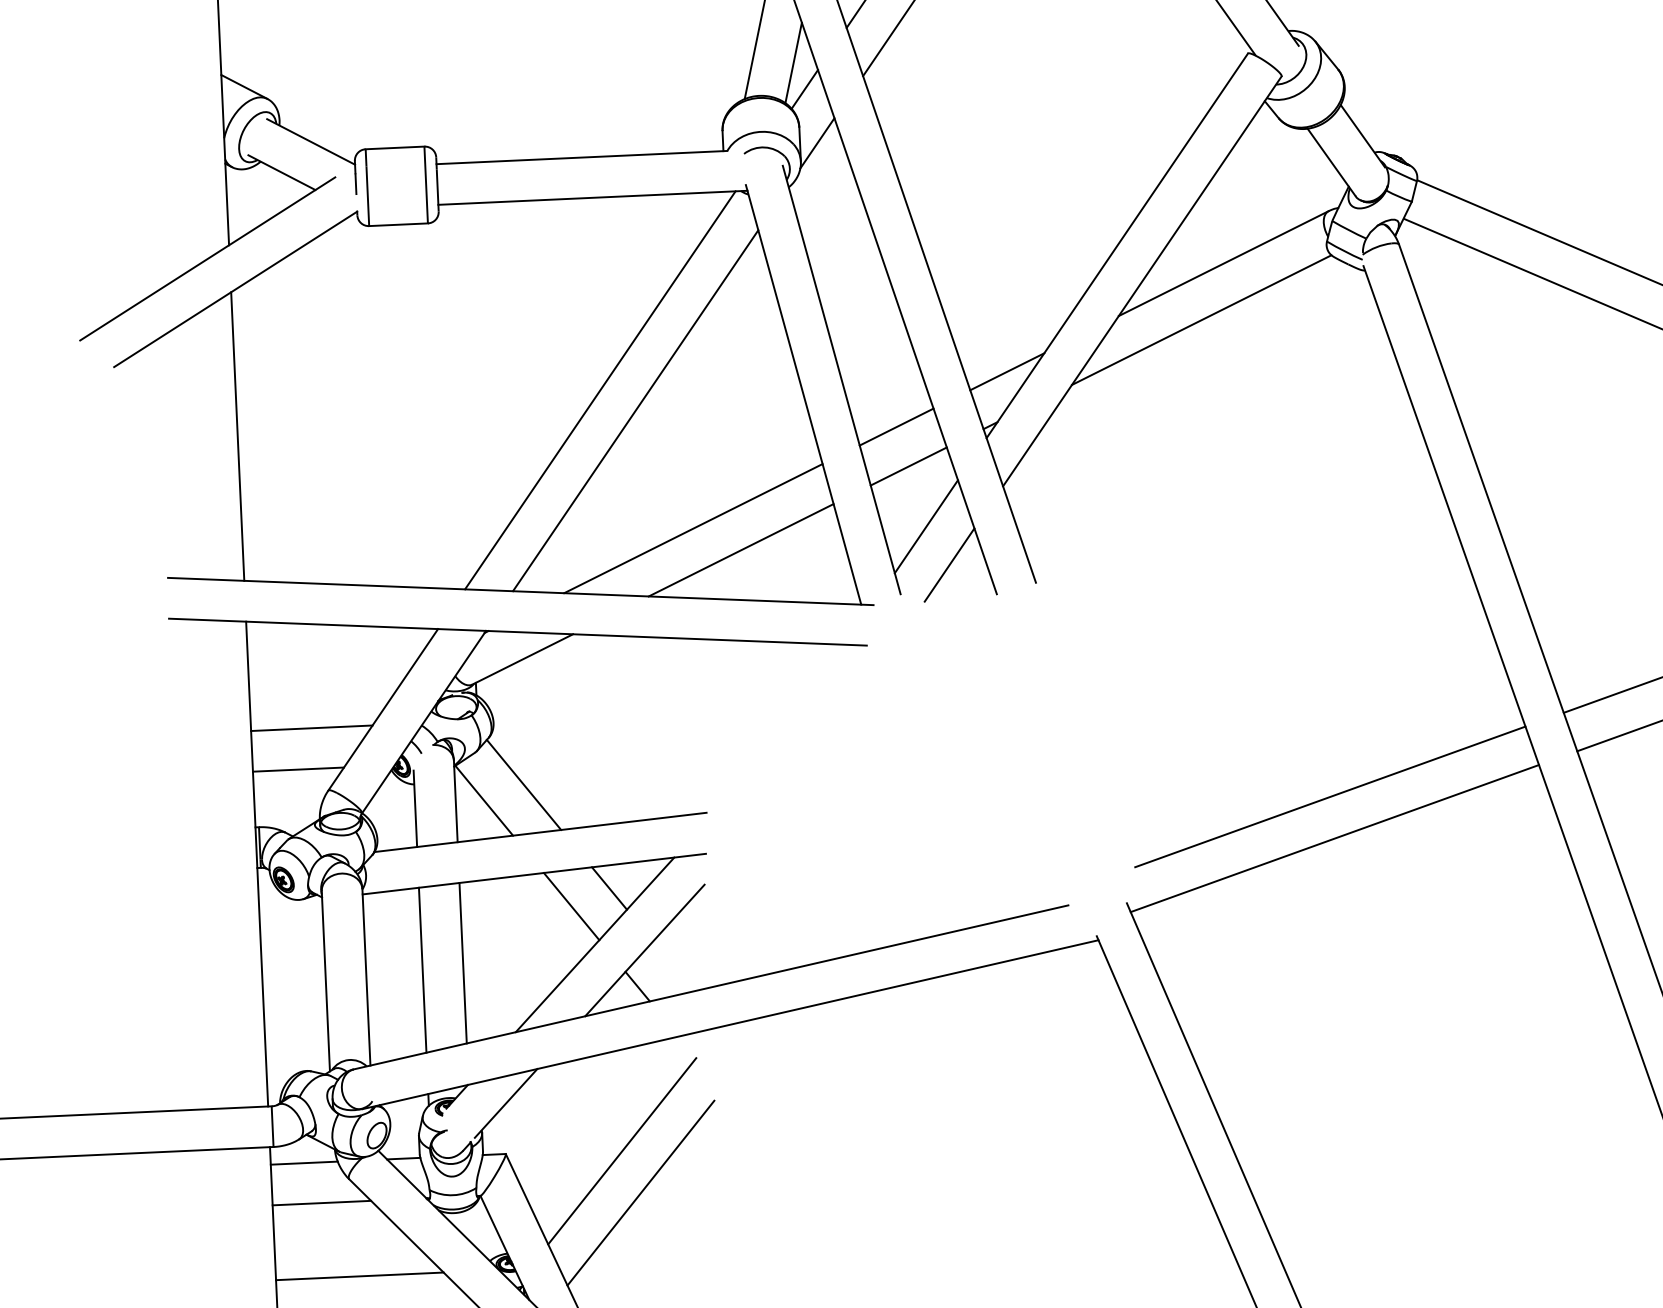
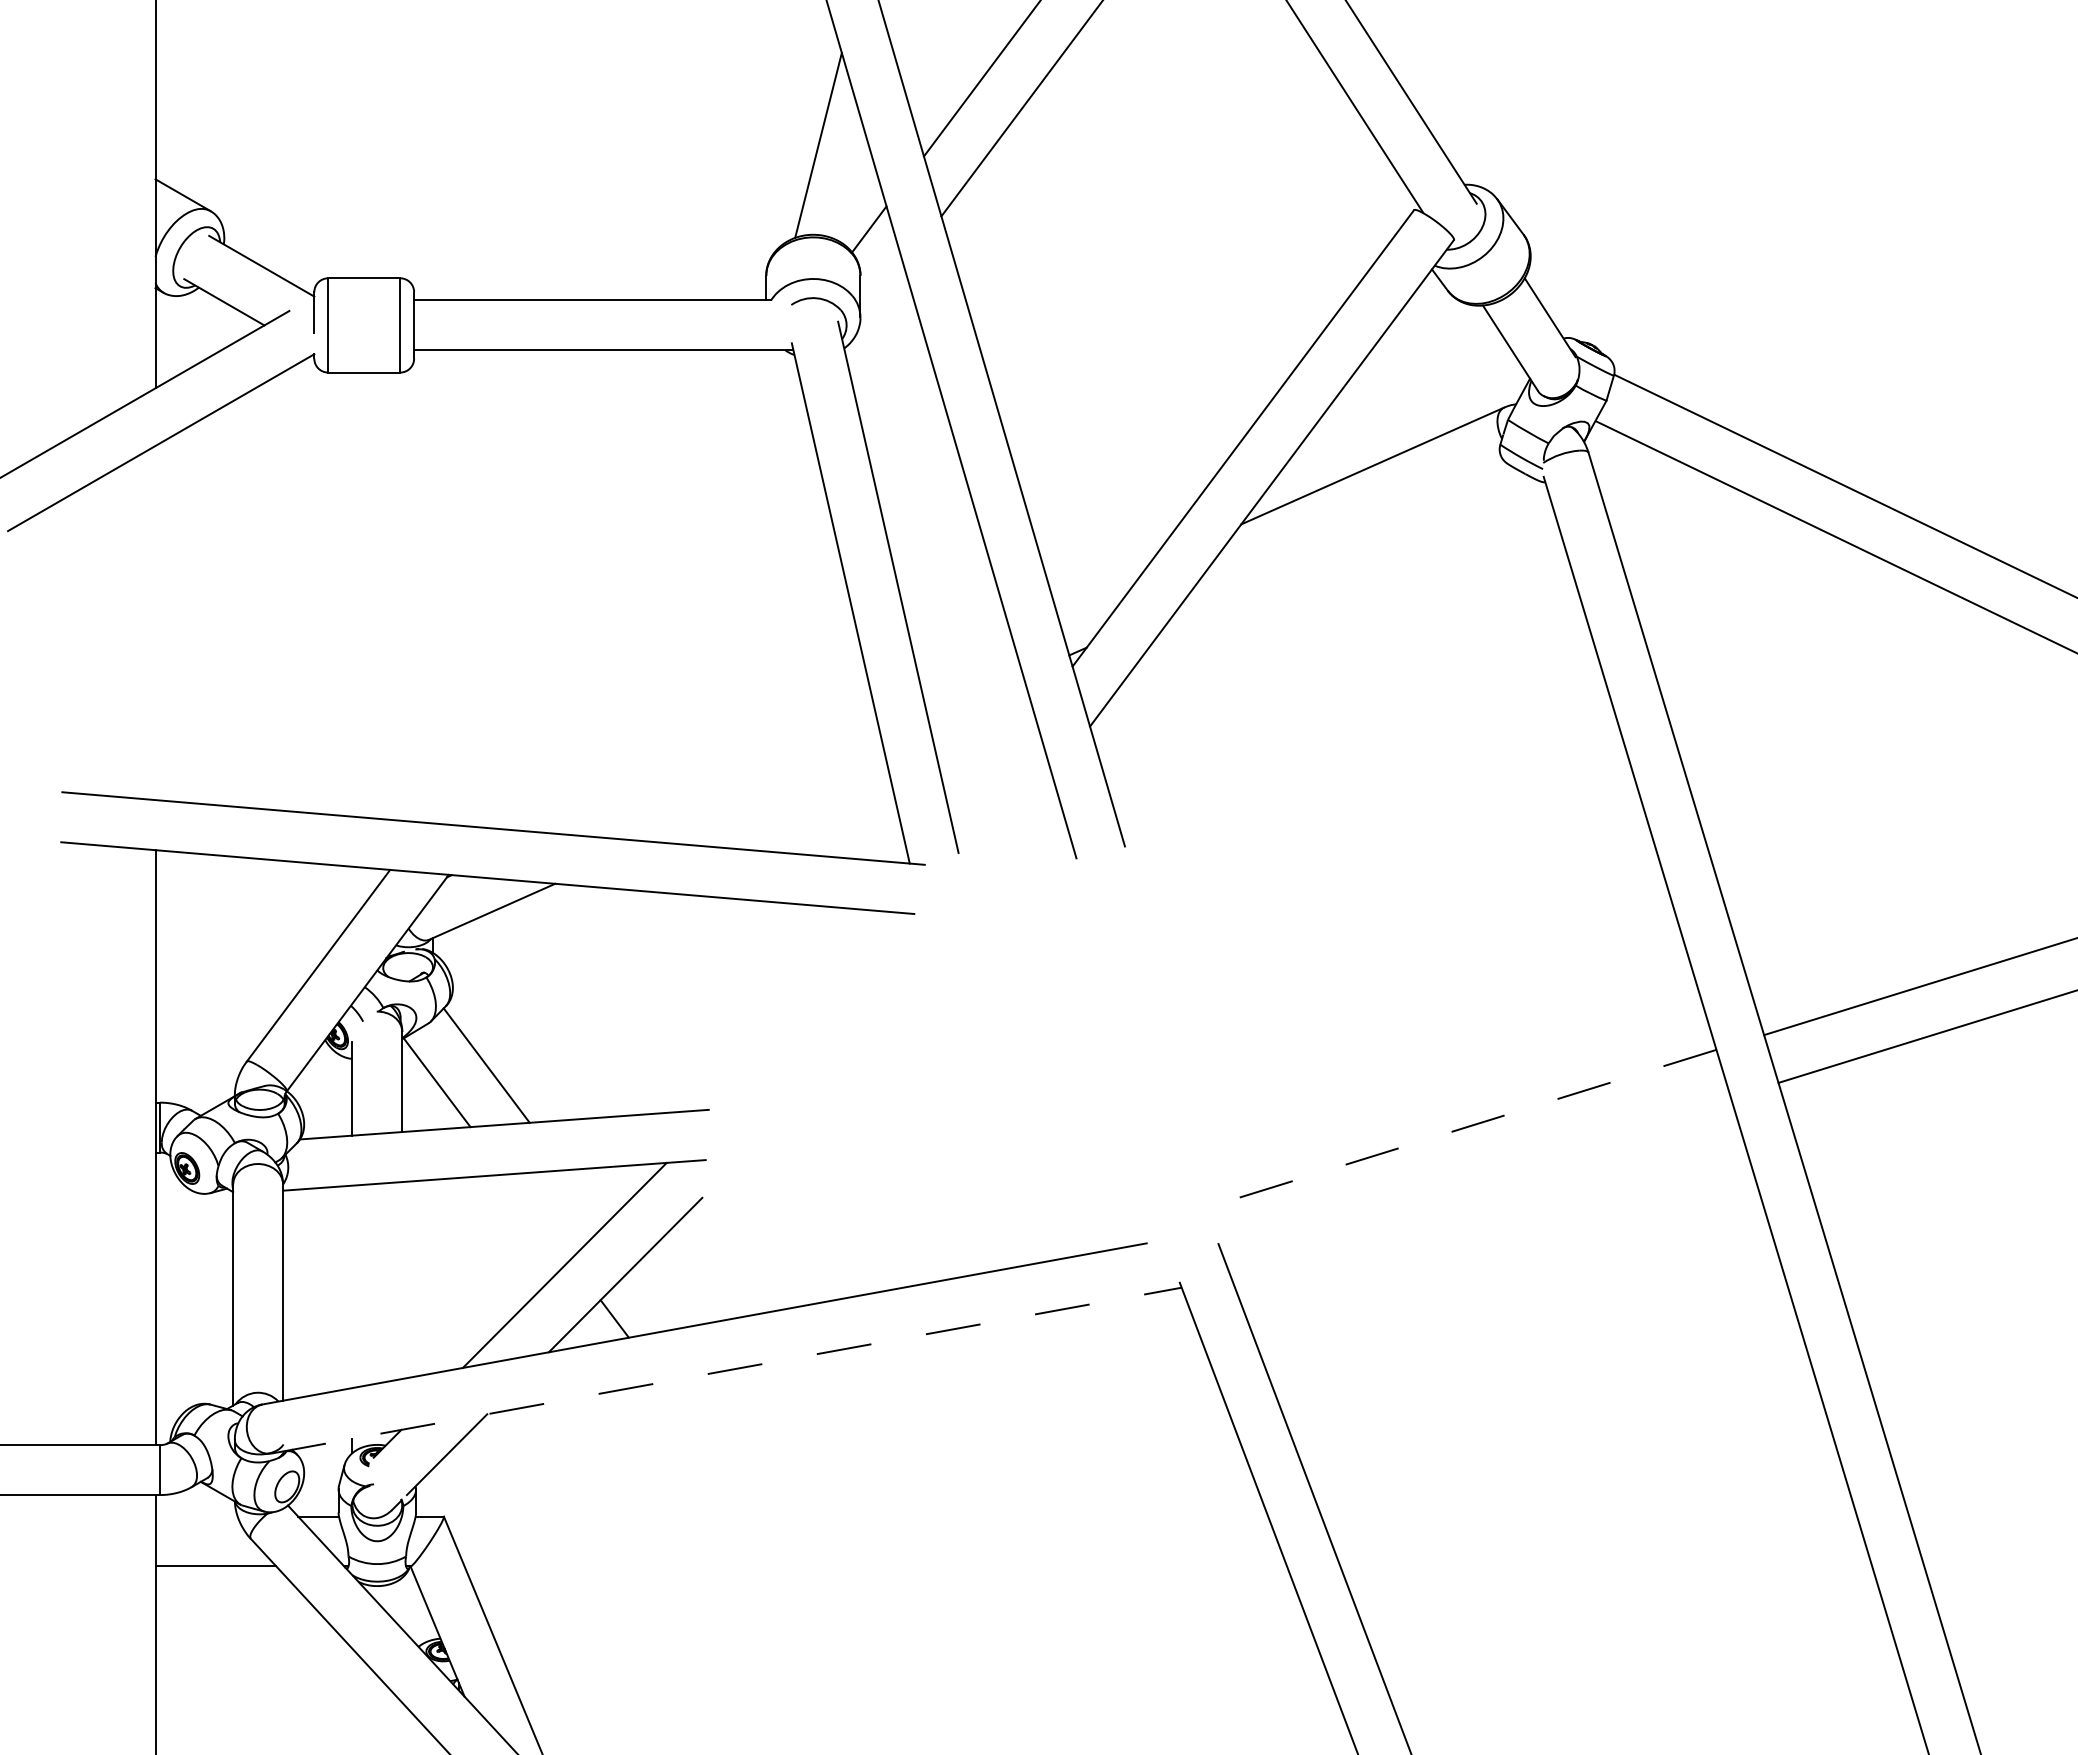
line: (793, 63) -> (856, 196), removed
line: (817, 142) -> (881, 295), removed
line: (1201, 319) -> (1342, 533), removed
line: (1007, 371) -> (1101, 586), removed
line: (599, 390) -> (601, 586), removed
line: (635, 410) -> (644, 613), removed
line: (896, 426) -> (962, 647), removed
line: (237, 436) -> (155, 622), removed
line: (908, 466) -> (975, 696), removed
line: (926, 526) -> (993, 771), removed
line: (693, 528) -> (708, 761), removed
line: (740, 549) -> (765, 789), removed
line: (949, 564) -> (1019, 819), removed
line: (311, 728) -> (229, 984), removed
line: (298, 769) -> (211, 1034), removed
line: (1330, 797) -> (1473, 1125), solid -> dashed
line: (1334, 838) -> (1476, 1176), removed
line: (609, 888) -> (585, 1197), removed
line: (571, 905) -> (538, 1216), removed
line: (463, 963) -> (402, 1280), removed
line: (422, 969) -> (352, 1286), removed
line: (730, 1024) -> (726, 1370), solid -> dashed
line: (622, 1151) -> (586, 1519), removed
line: (304, 1163) -> (196, 1516), removed
line: (641, 1192) -> (607, 1571), removed
line: (359, 1276) -> (258, 1658), removed

